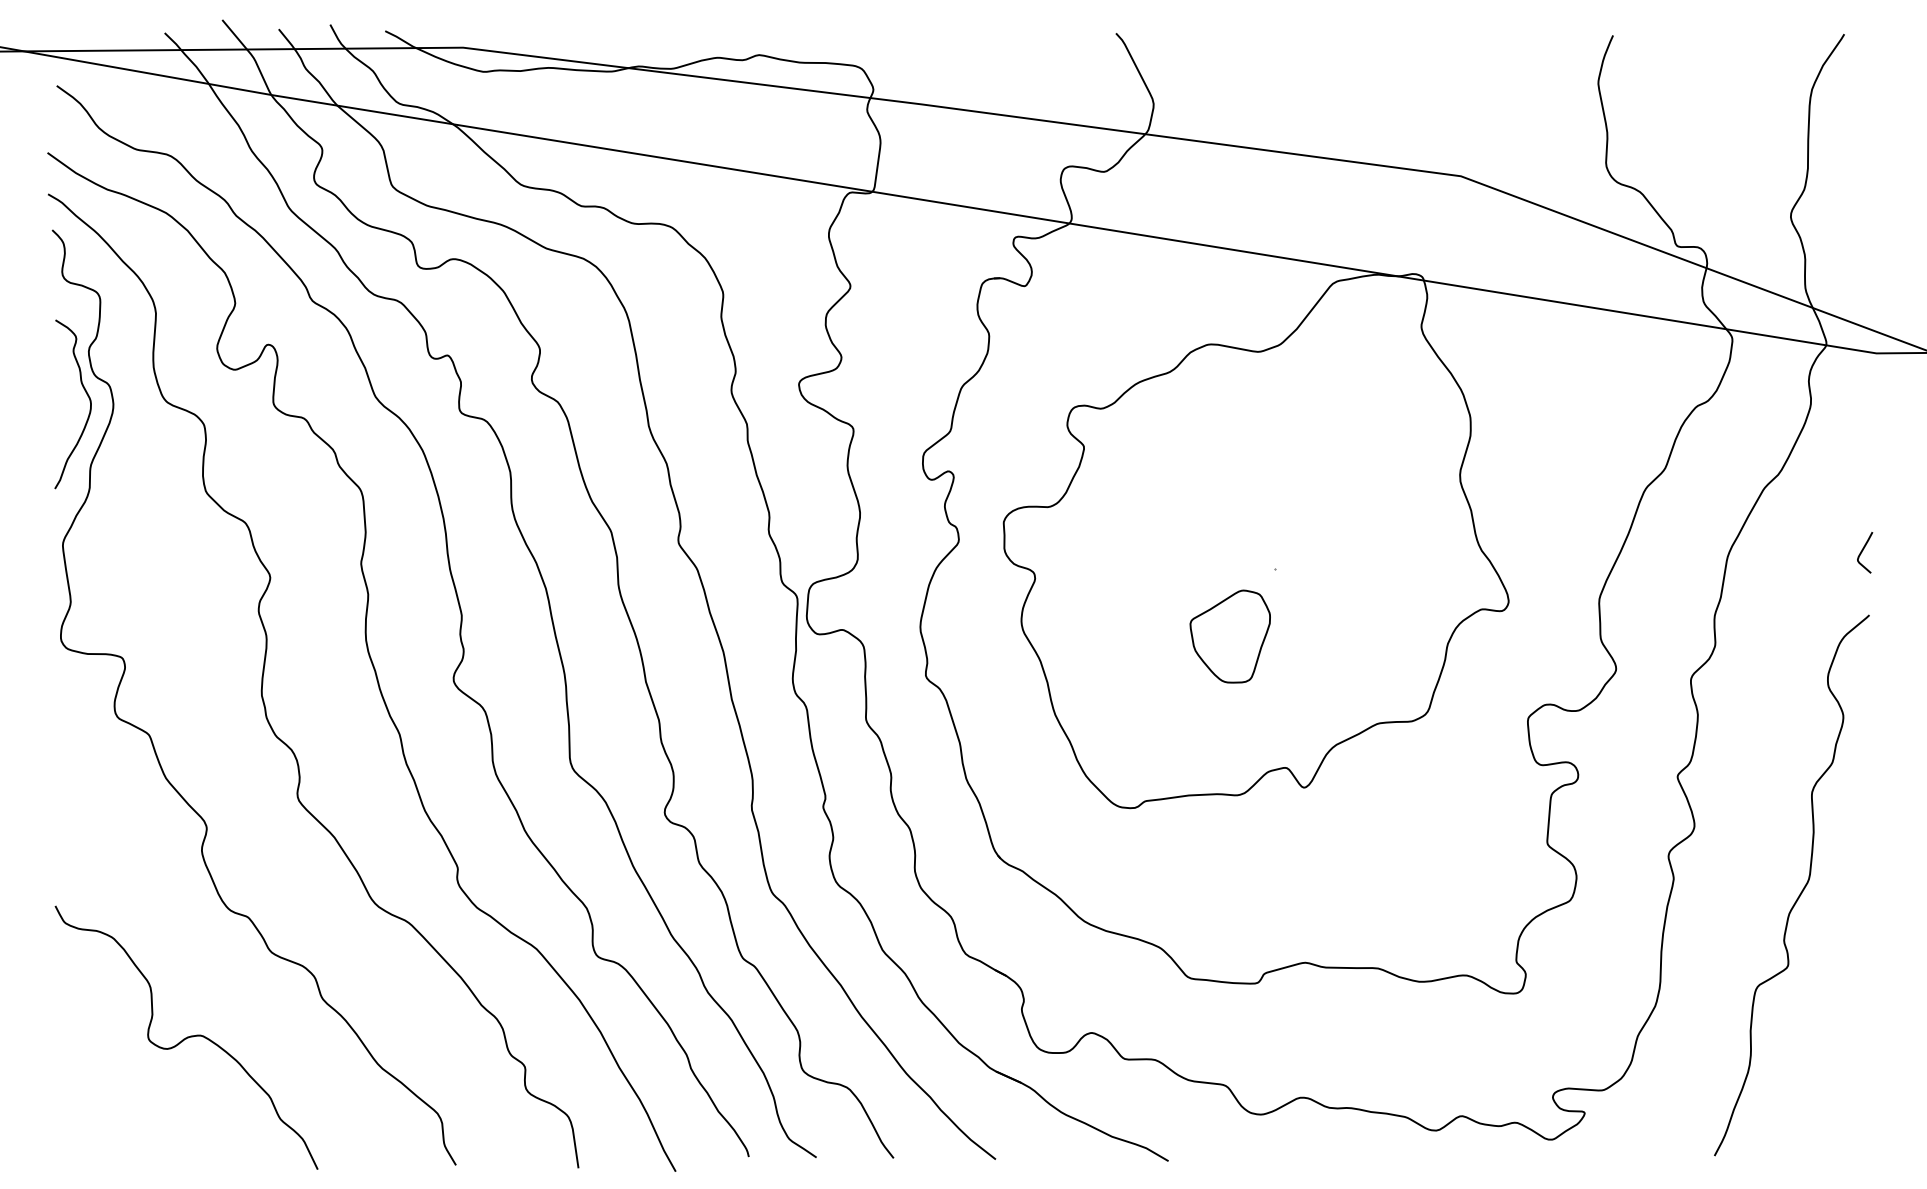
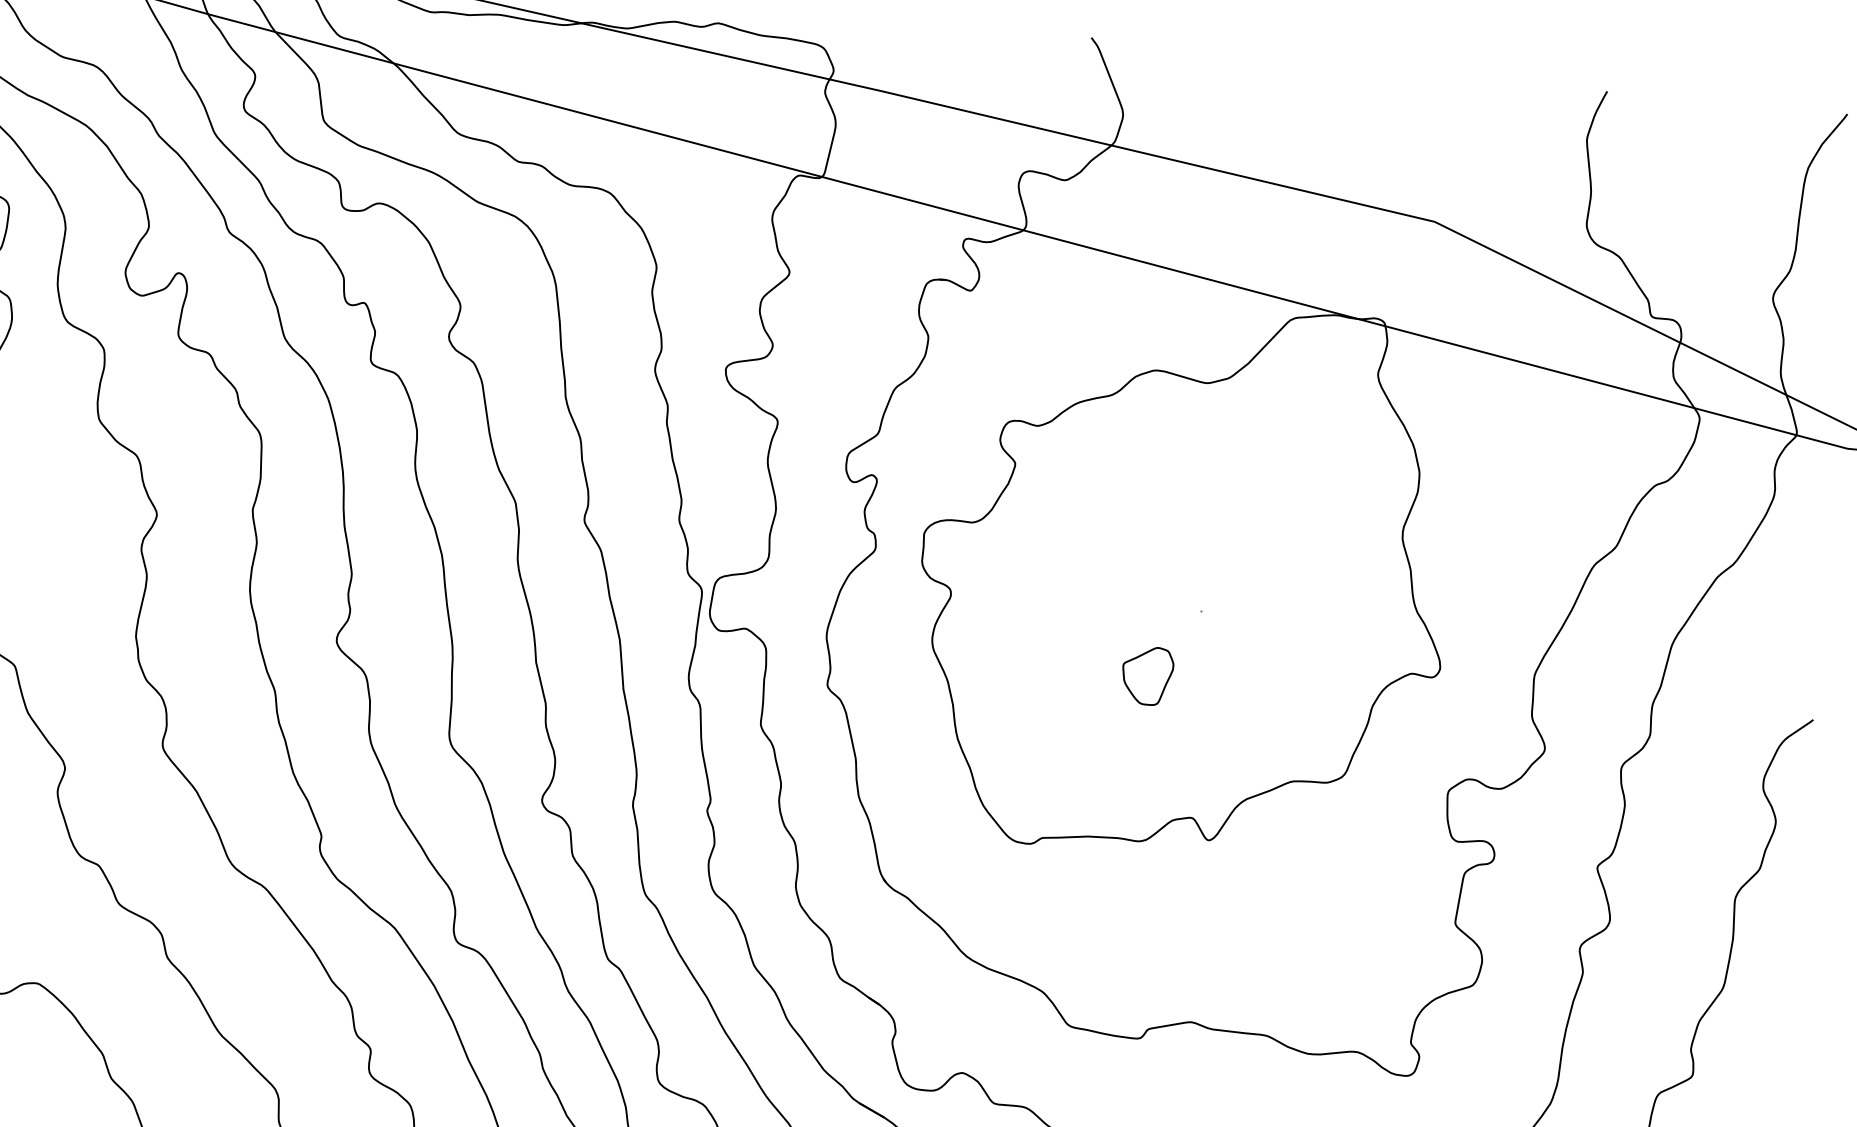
curve: (1863, 550) -> (1813, 652), removed
part: (1229, 636) -> (1146, 675), size x0.6

